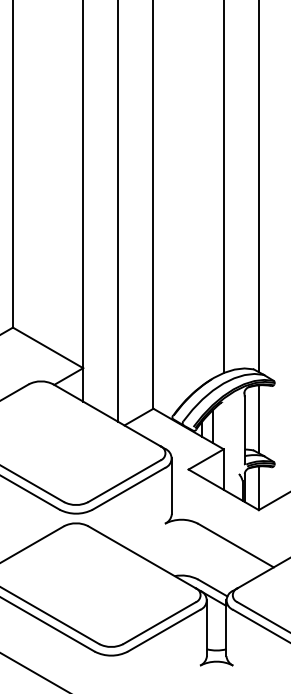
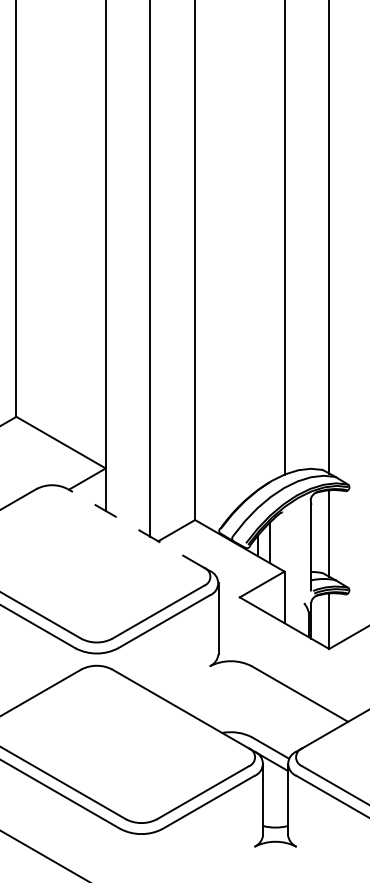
line: (106, 415) -> (135, 528), solid -> dashed

